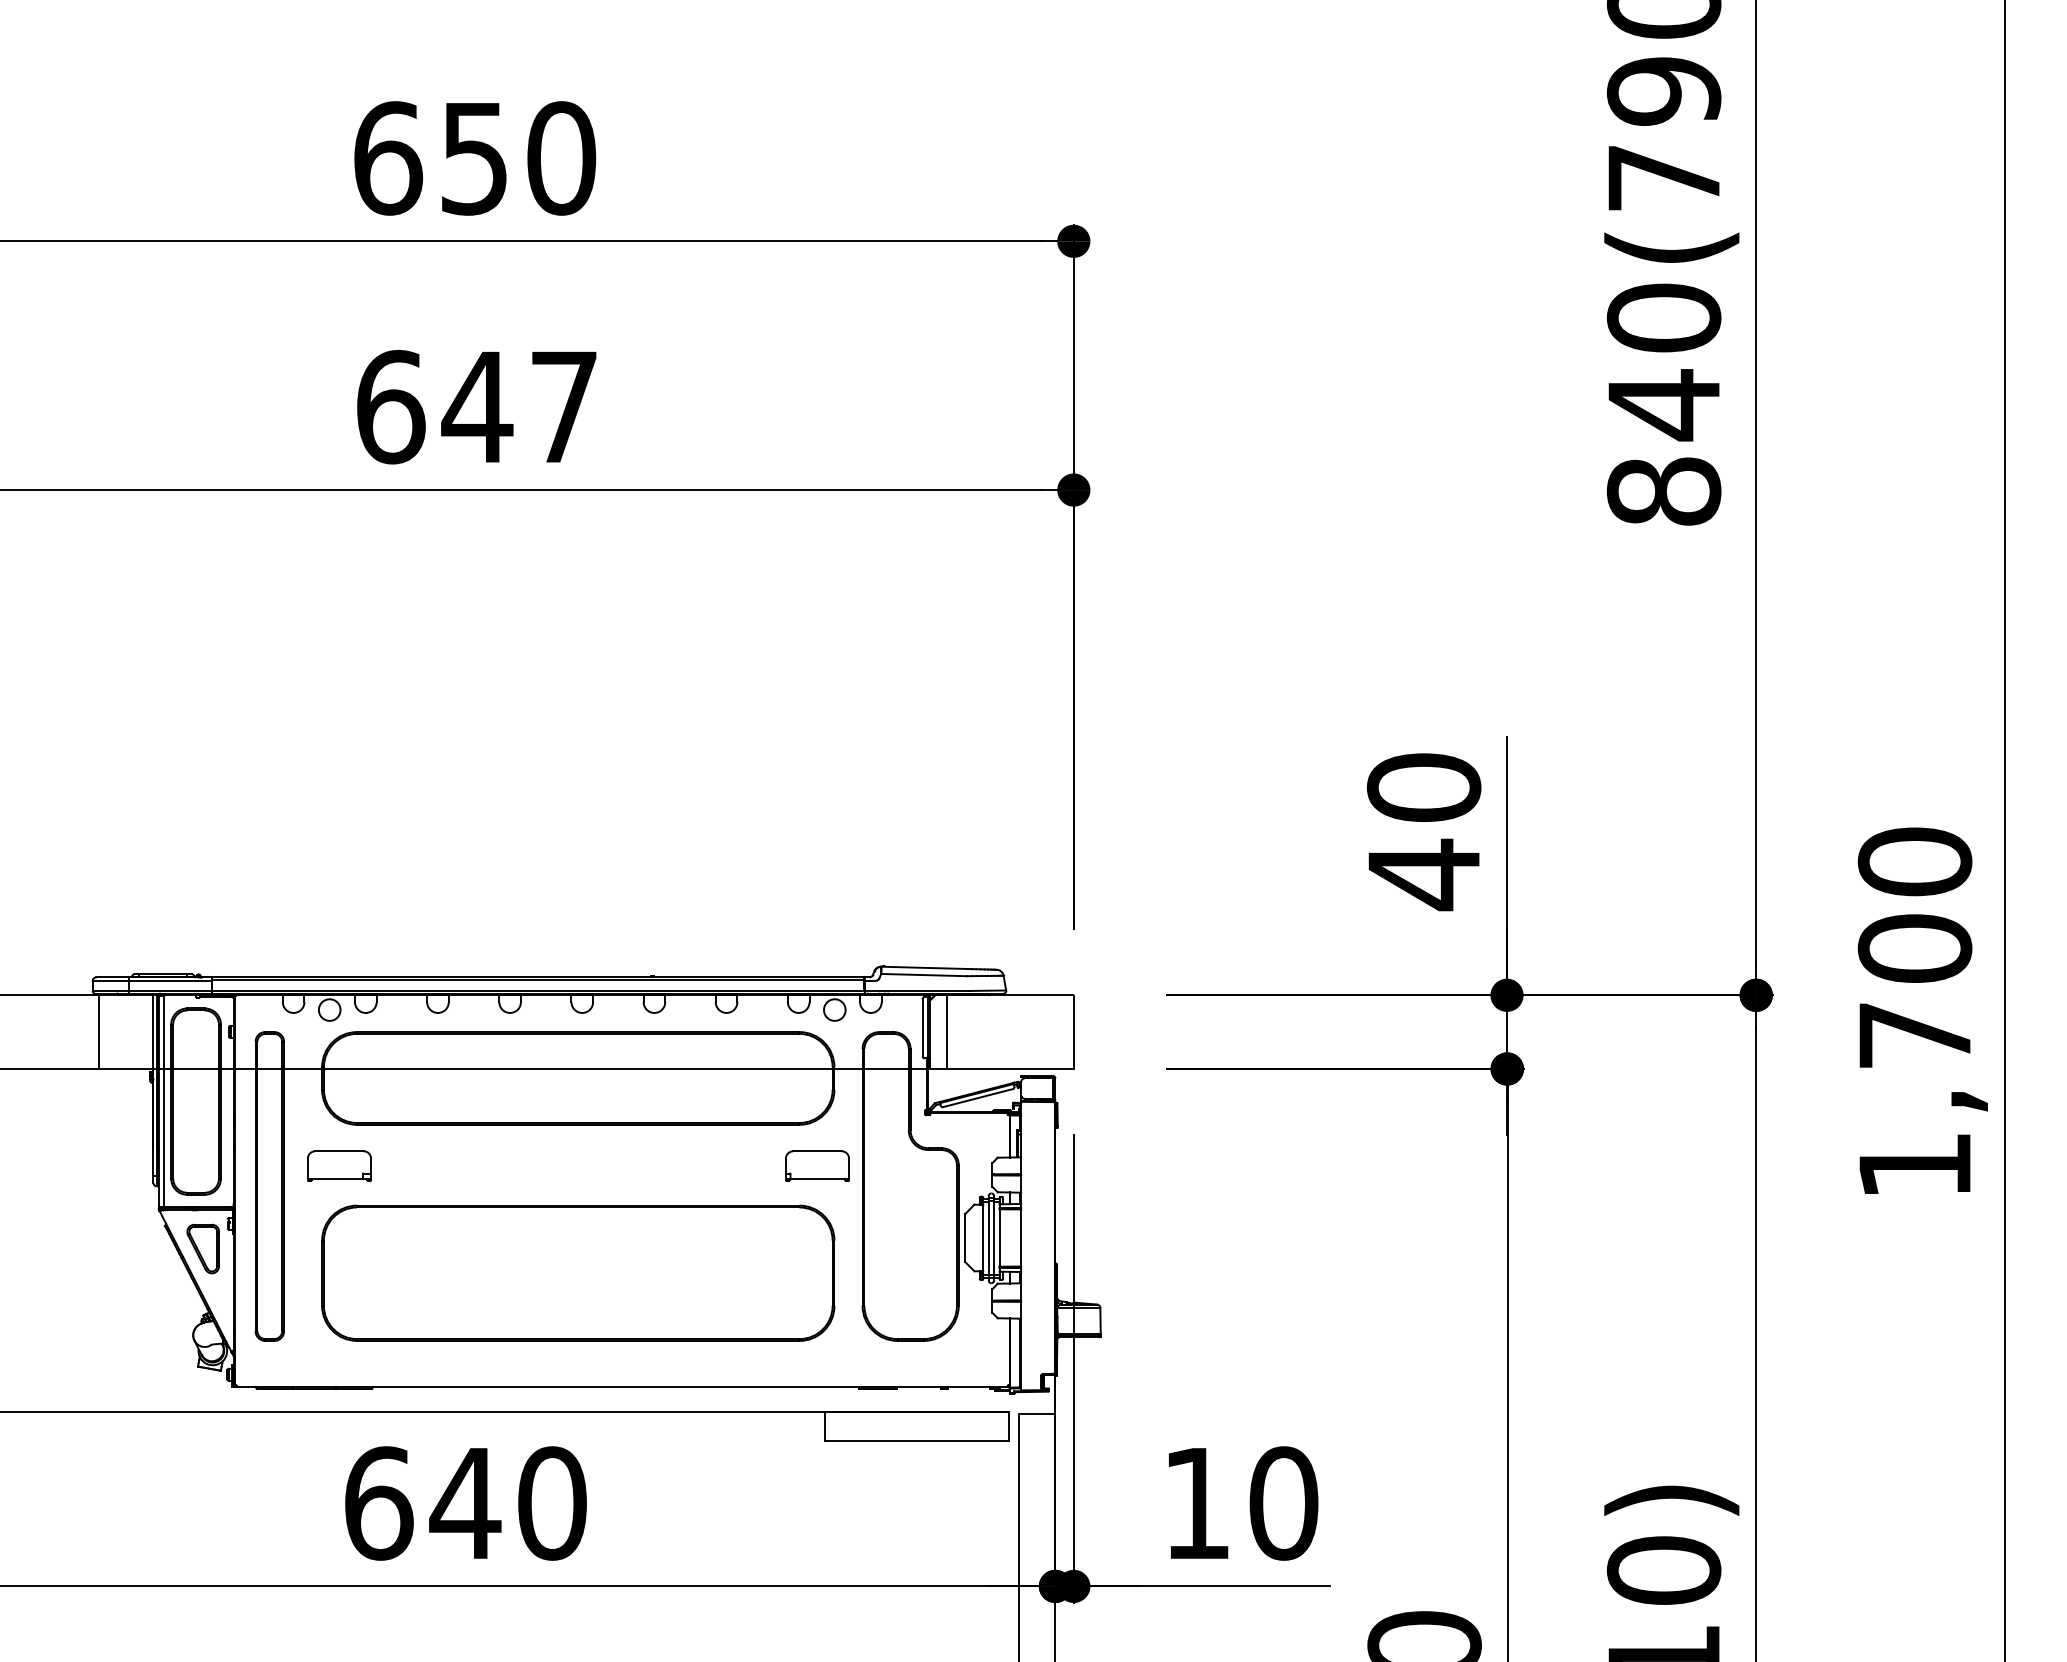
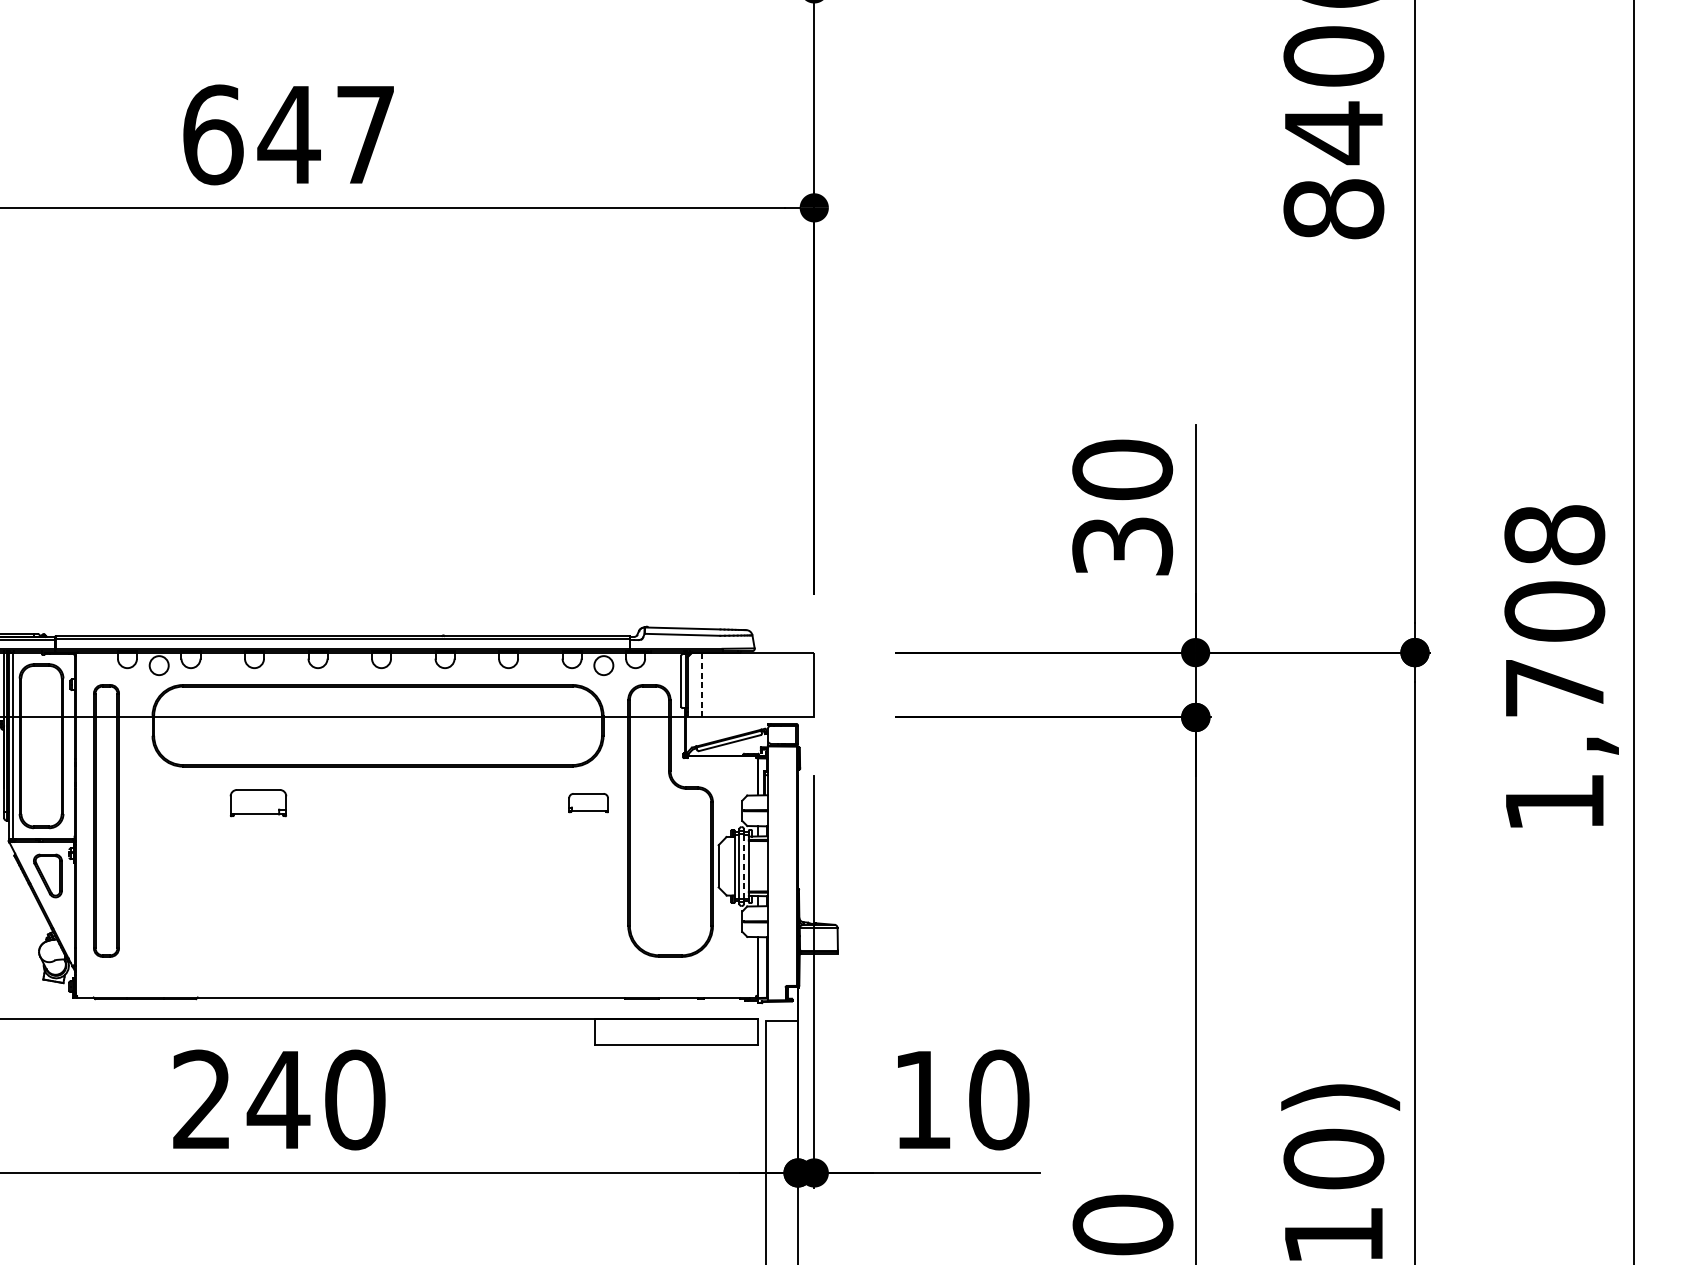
text: (1915, 861) -> (1555, 534), 1,700 -> 1,708
text: (1423, 874) -> (1122, 546), 40 -> 30
line: (946, 1032) -> (702, 685), solid -> dashed
part: (339, 1165) -> (258, 802), moved
part: (817, 1165) -> (588, 802), size x0.7
line: (994, 1237) -> (744, 865), solid -> dashed
part: (578, 1272) -> (378, 896), removed
text: (379, 1503) -> (203, 1099), 640 -> 240

